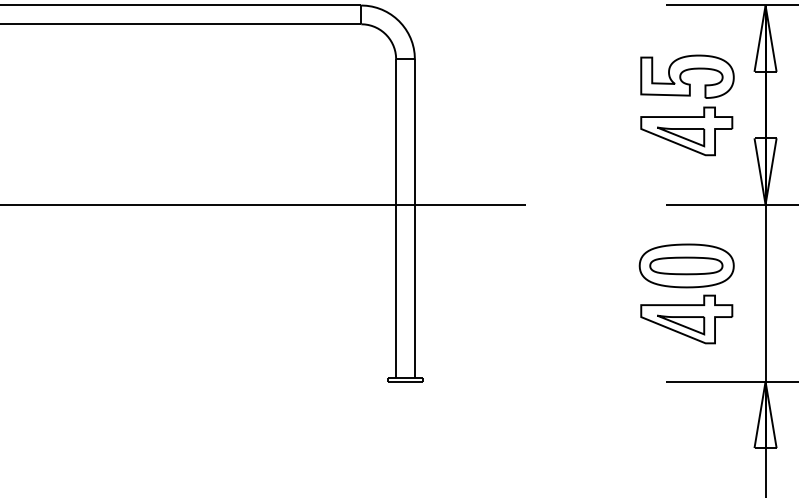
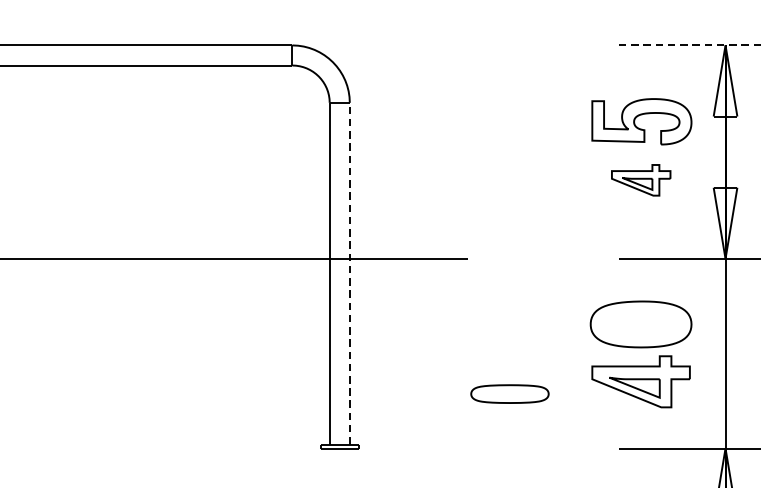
line: (732, 5) -> (690, 45), solid -> dashed
part: (686, 131) -> (640, 180), size x0.6
line: (414, 218) -> (349, 273), solid -> dashed
part: (686, 265) -> (510, 393), moved

